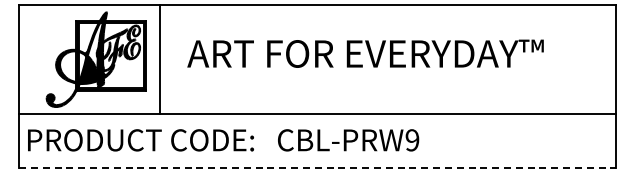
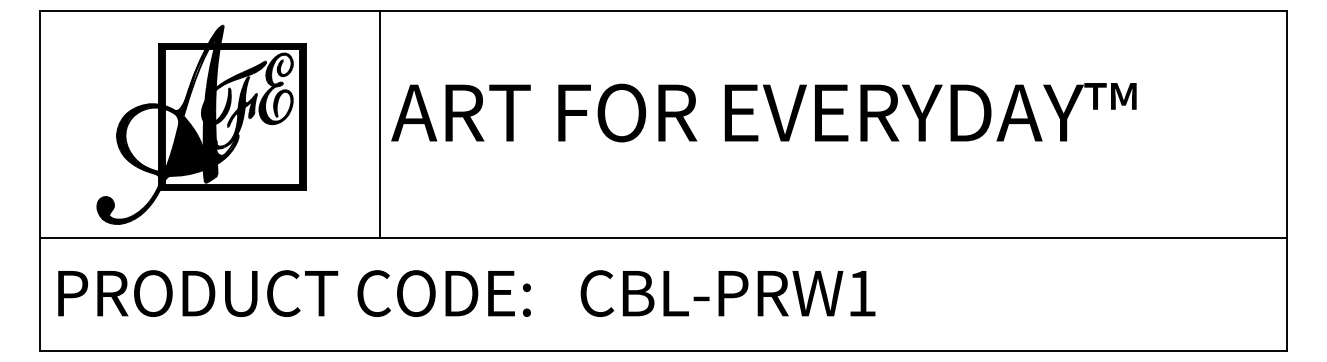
line: (159, 59) -> (379, 124), moved
text: (412, 140) -> (862, 293), CBL-PRW9 -> CBL-PRW1
line: (317, 167) -> (663, 350), dashed -> solid

